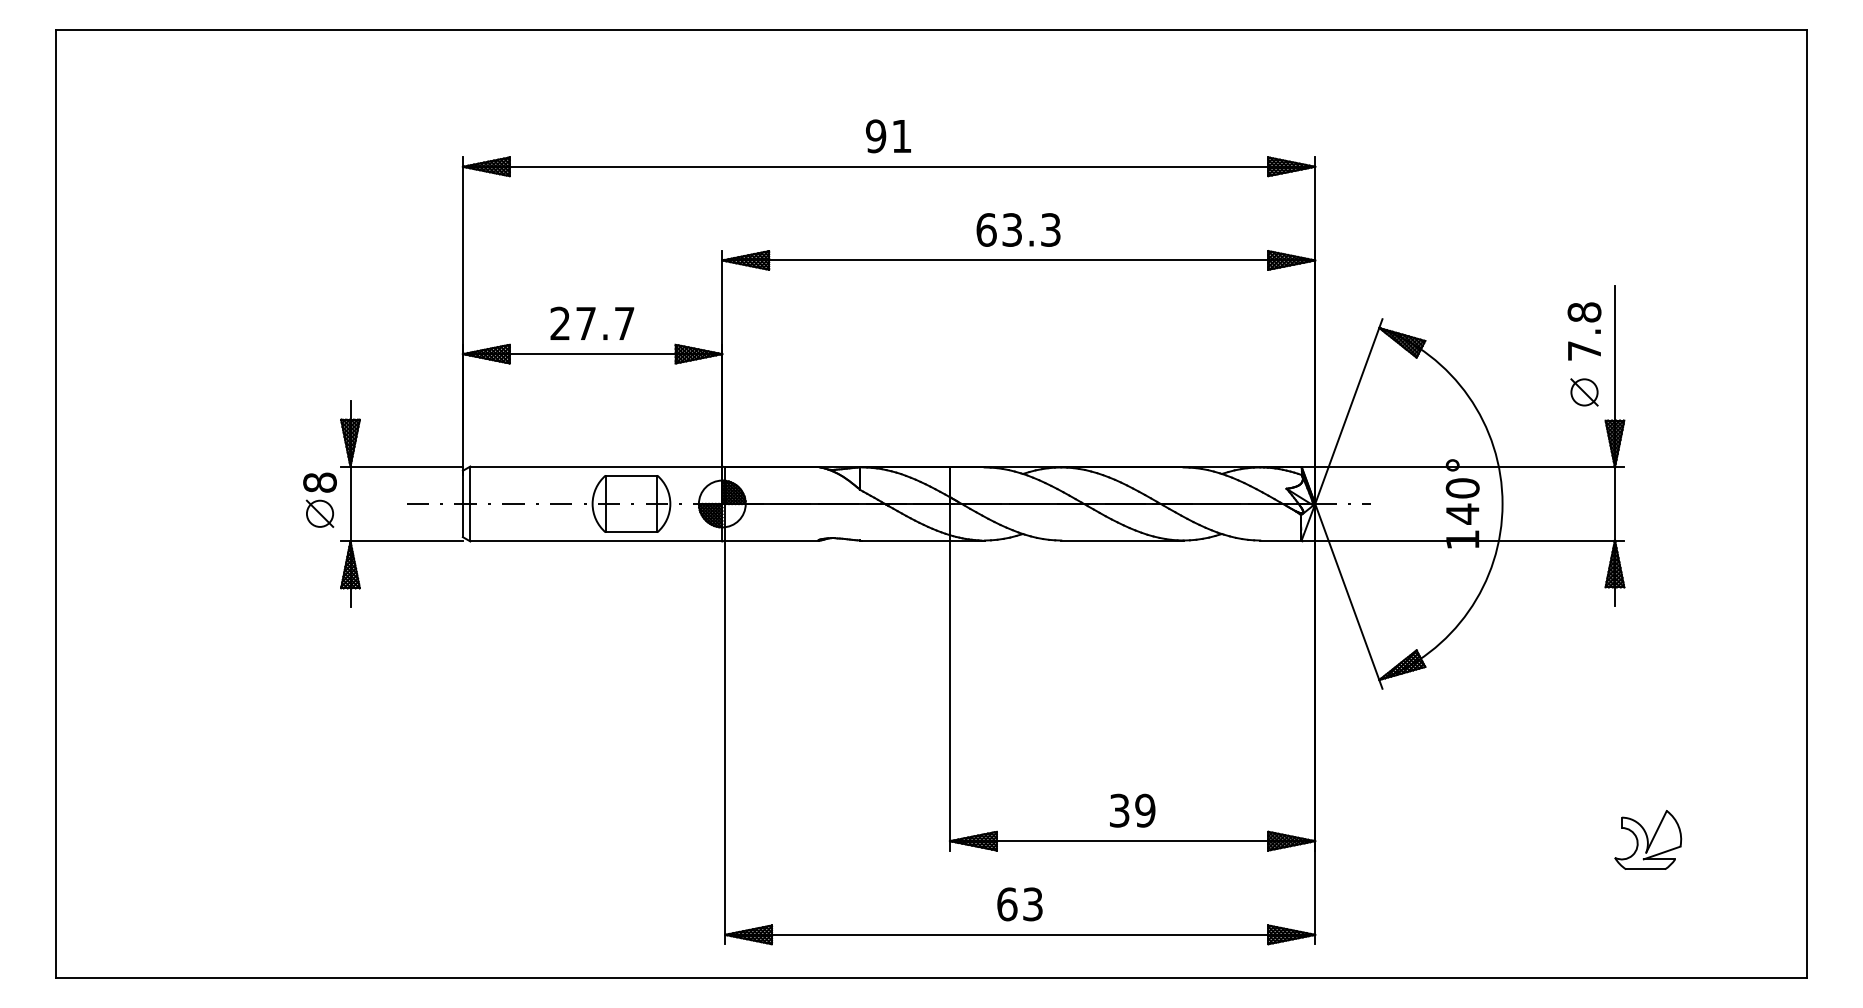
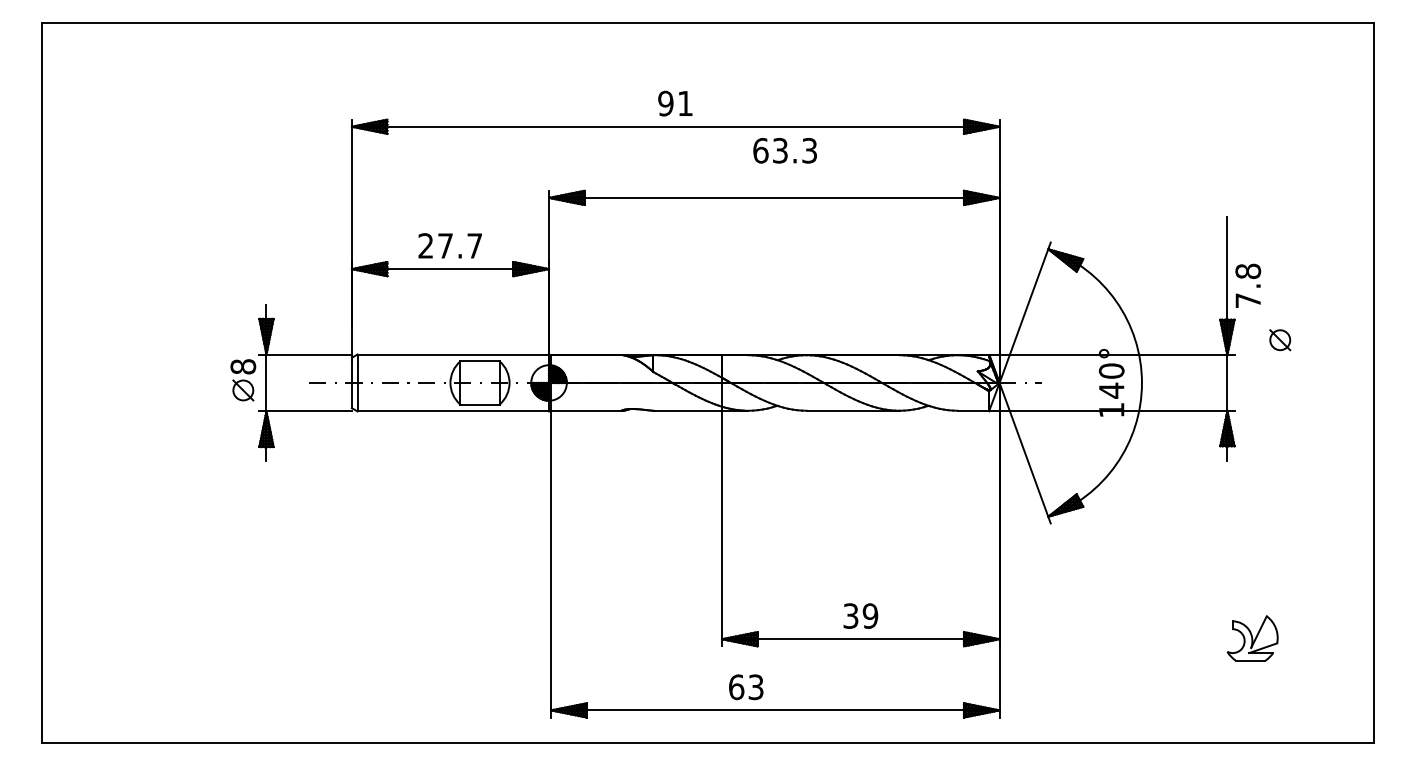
text: (1017, 229) -> (784, 150), moved
text: (1584, 330) -> (1248, 285), moved
part: (1584, 392) -> (1280, 340), moved
text: (1020, 904) -> (746, 687), moved

